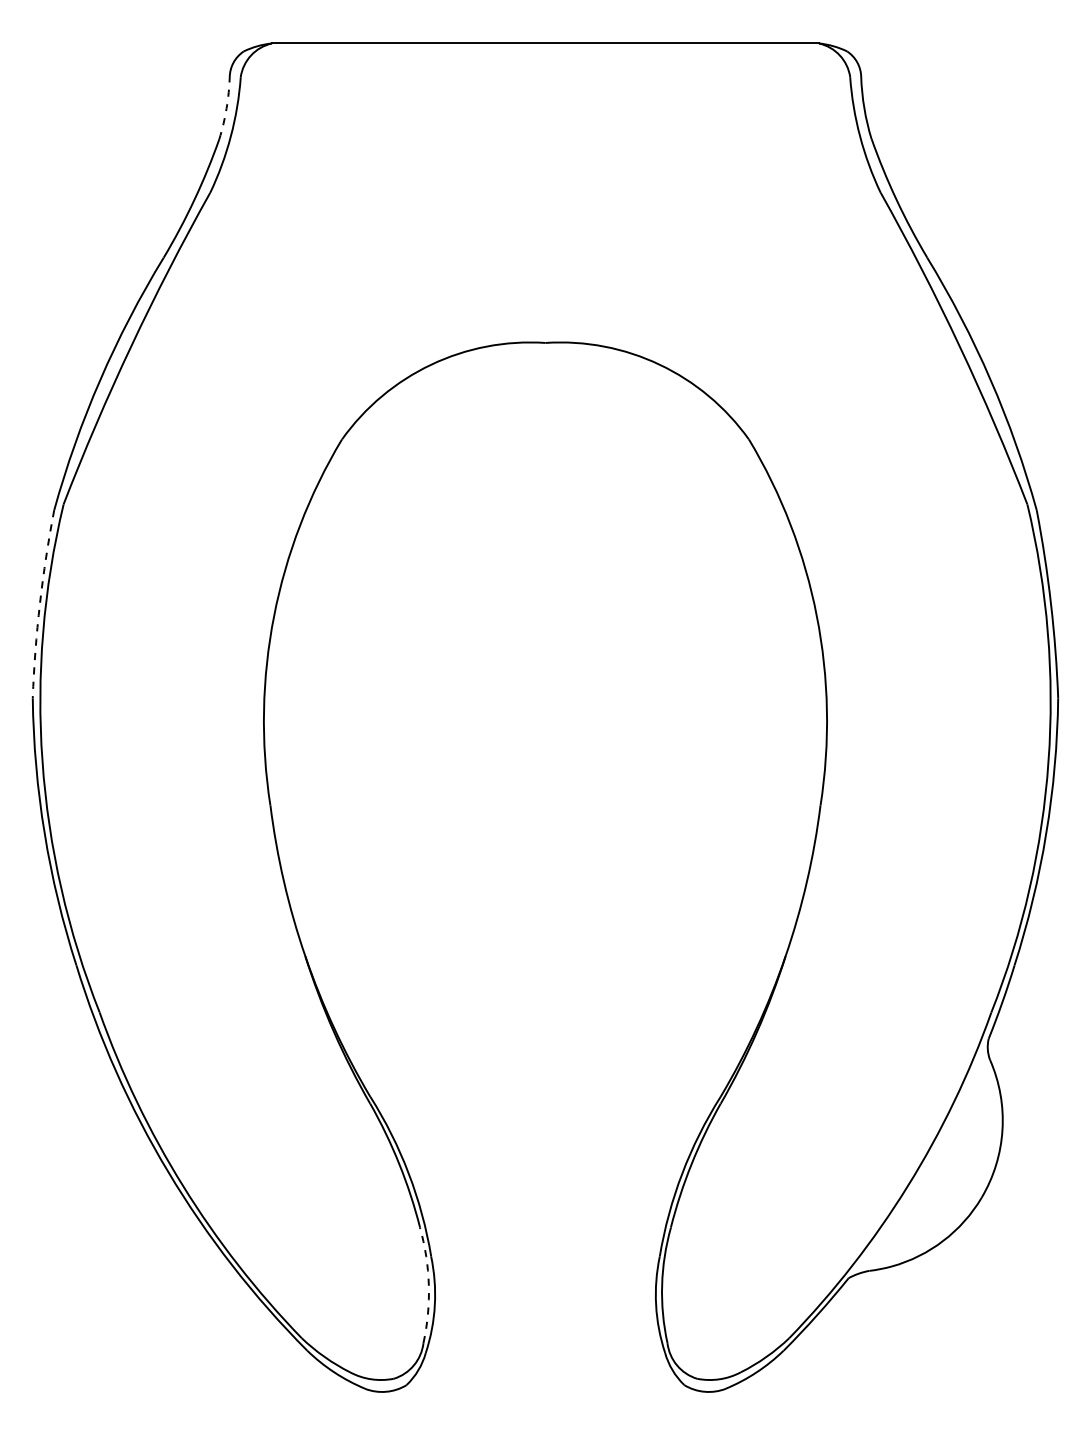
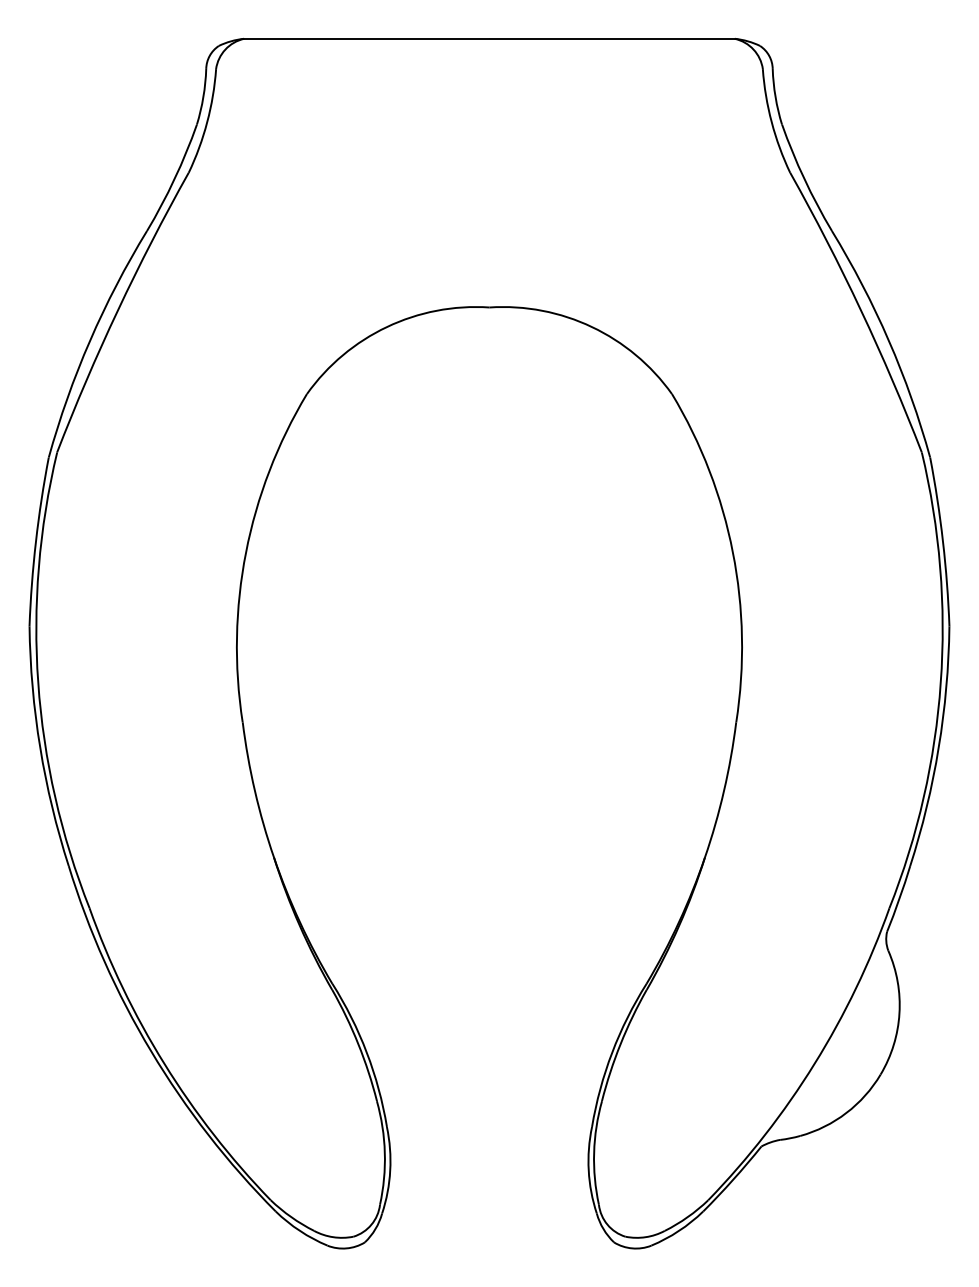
arc: (226, 108) -> (203, 97), dashed -> solid
arc: (39, 604) -> (35, 542), dashed -> solid
arc: (428, 1285) -> (384, 1153), dashed -> solid

